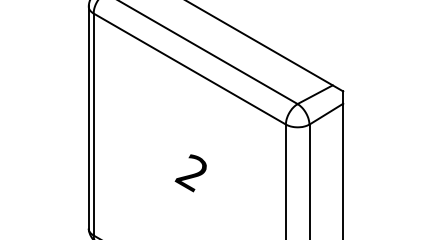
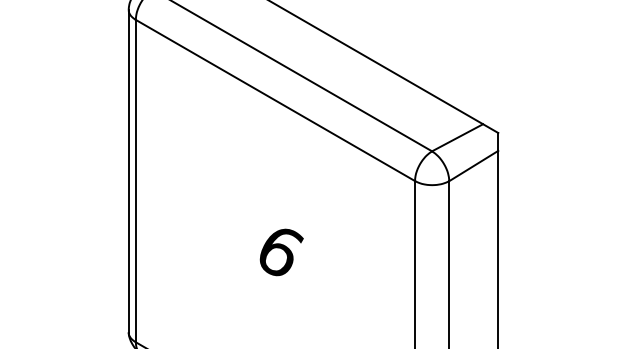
text: (191, 173) -> (277, 252), 2 -> 6

